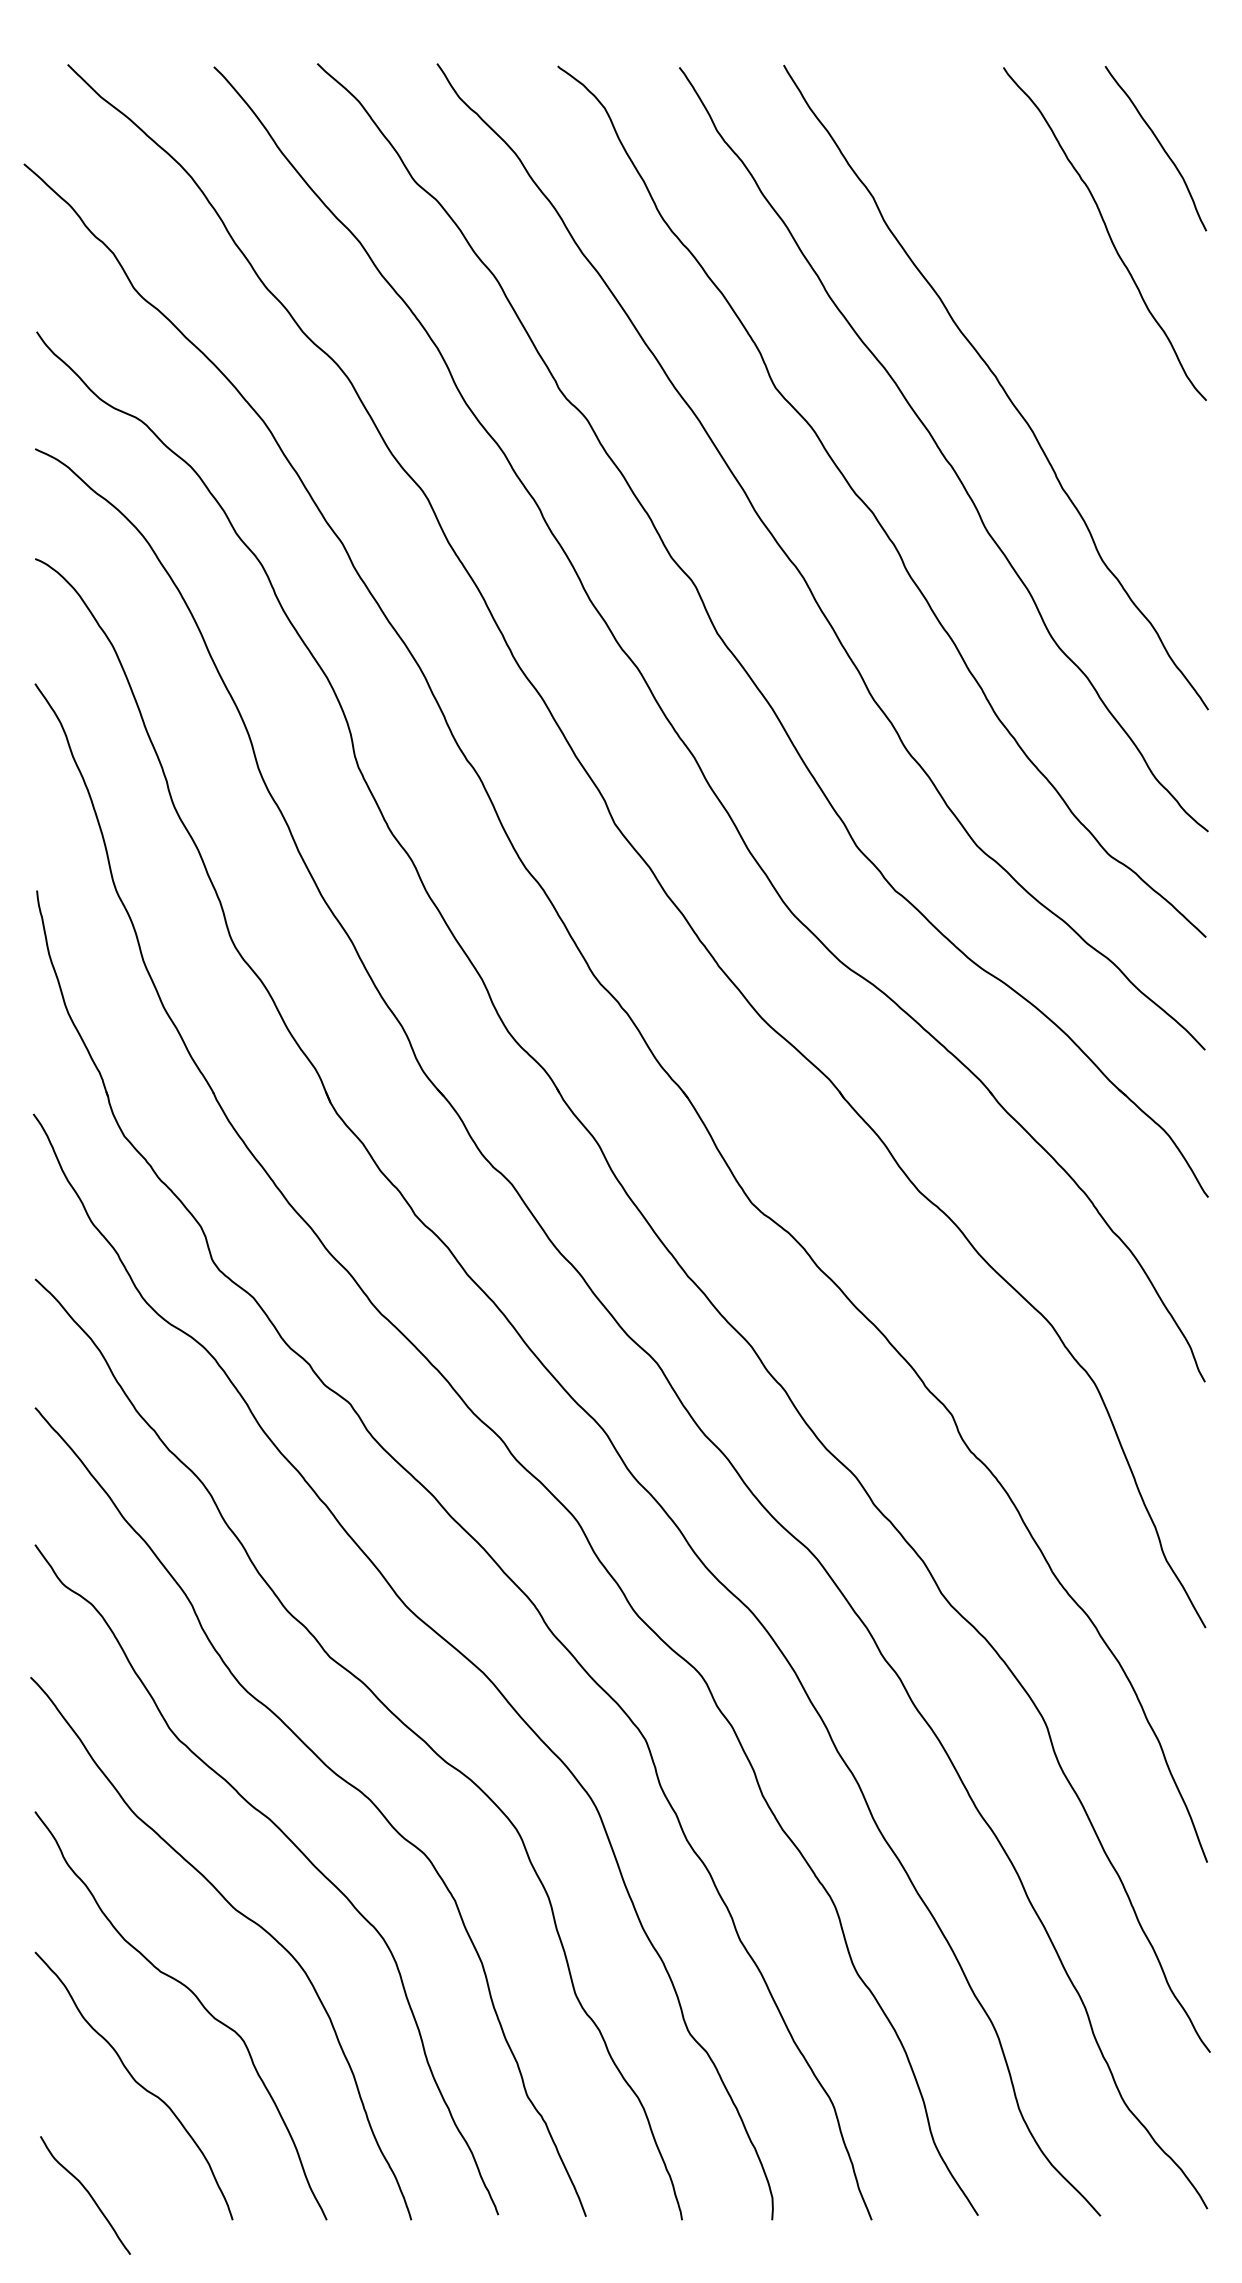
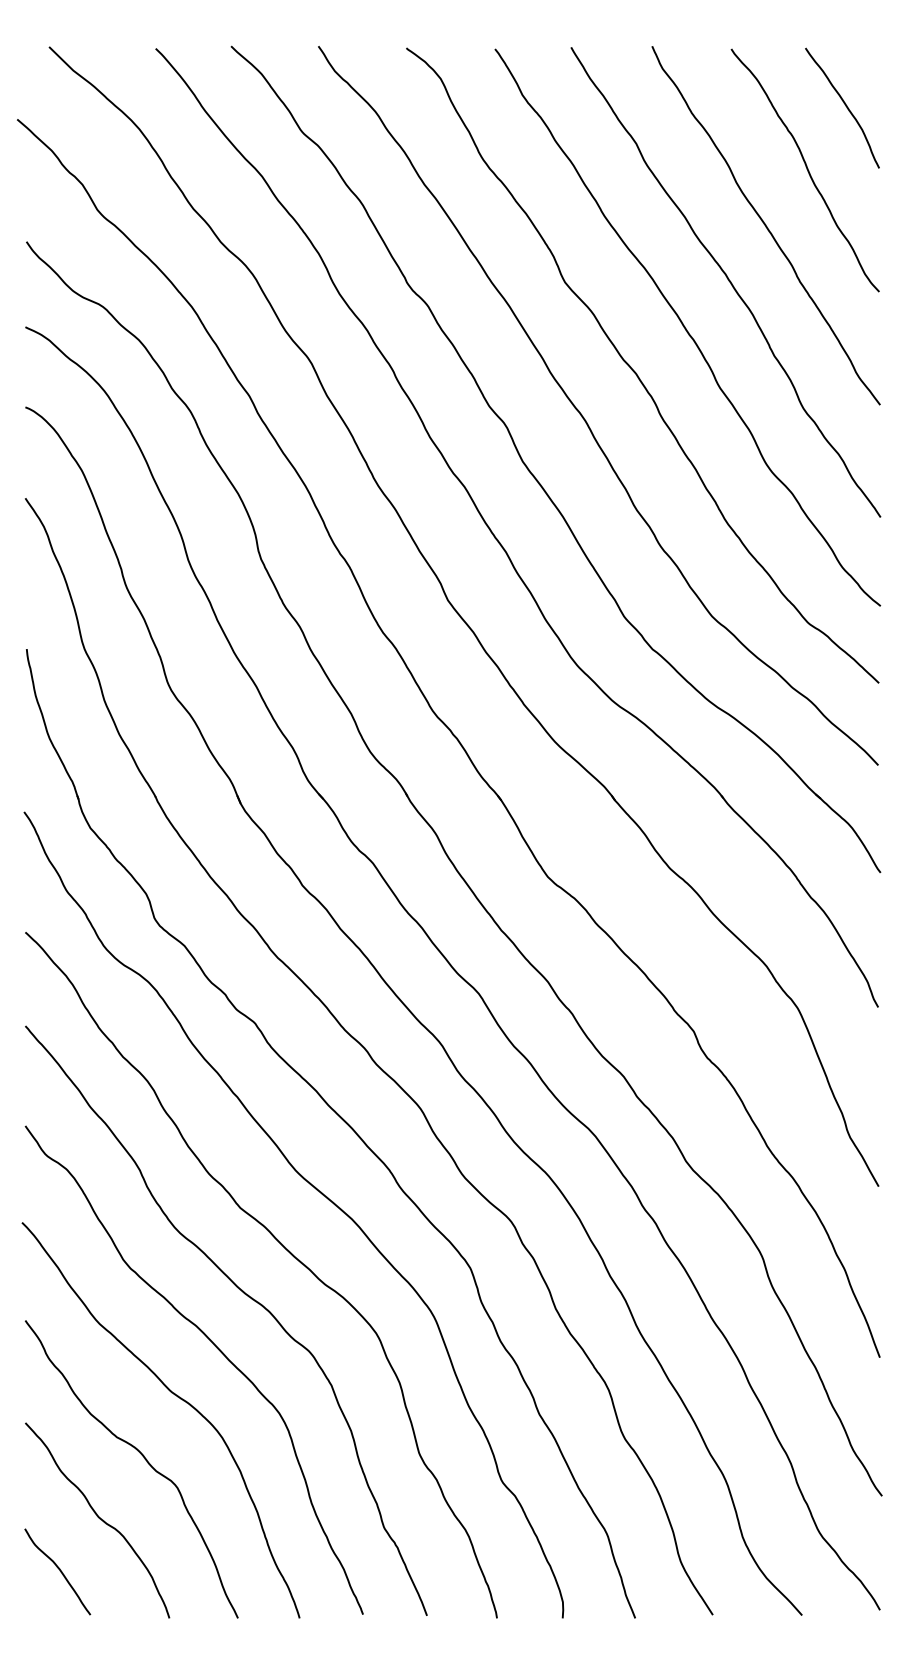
curve: (1051, 309) -> (766, 225), added
curve: (88, 2194) -> (59, 1571), moved

